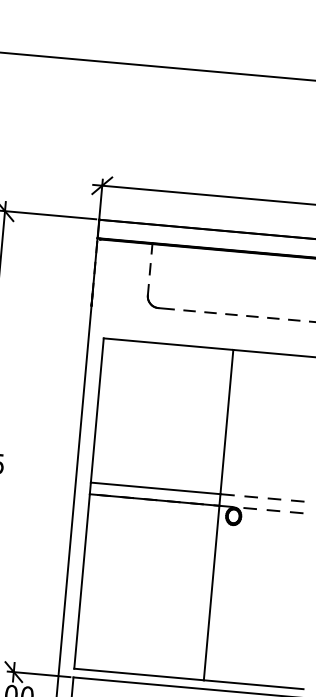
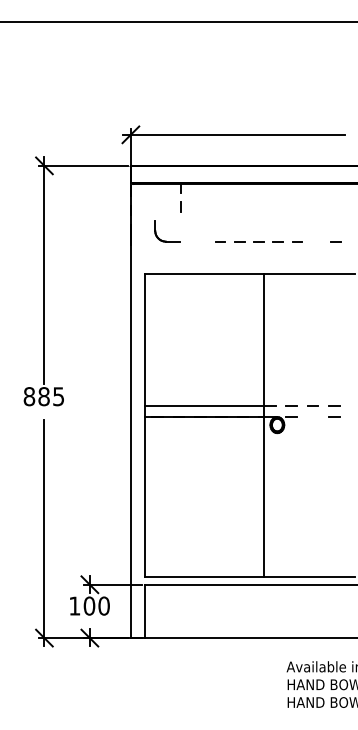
part: (159, 306) -> (166, 240), moved
line: (294, 320) -> (316, 241), removed
line: (272, 510) -> (312, 416), removed

